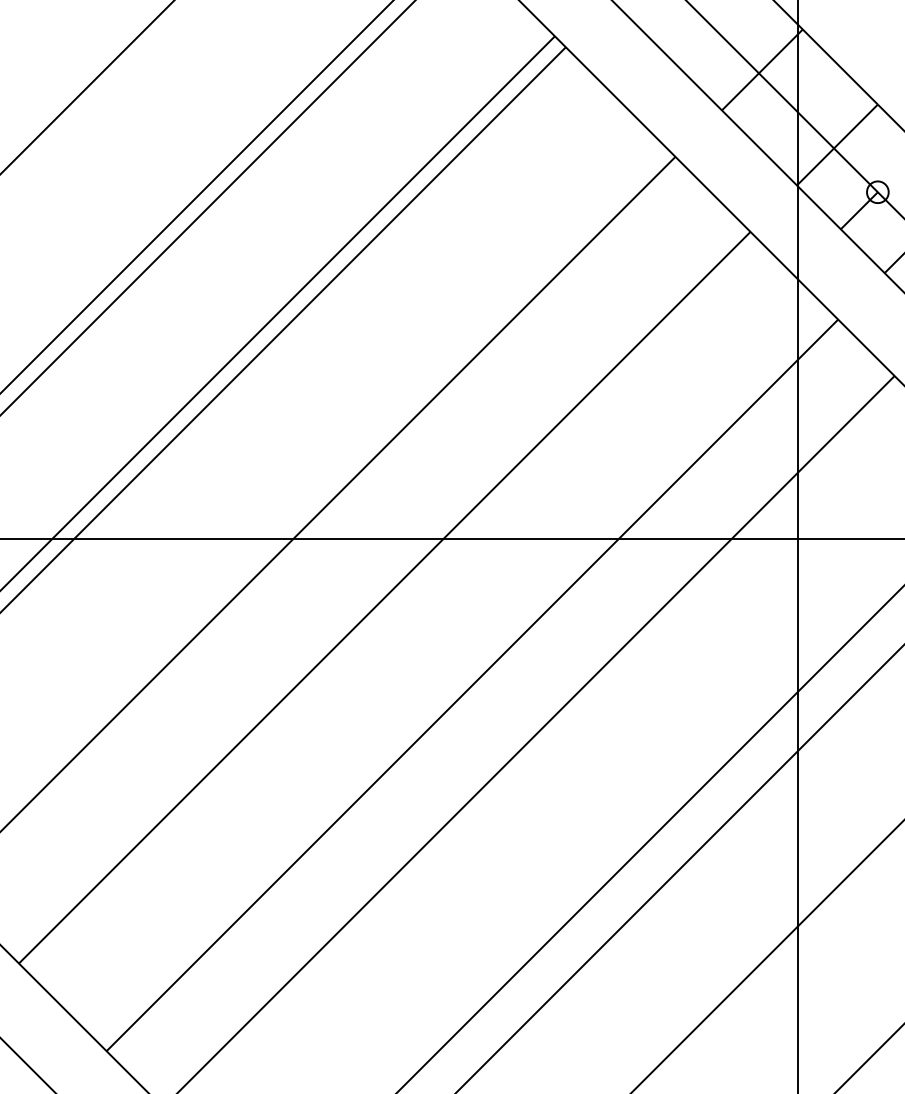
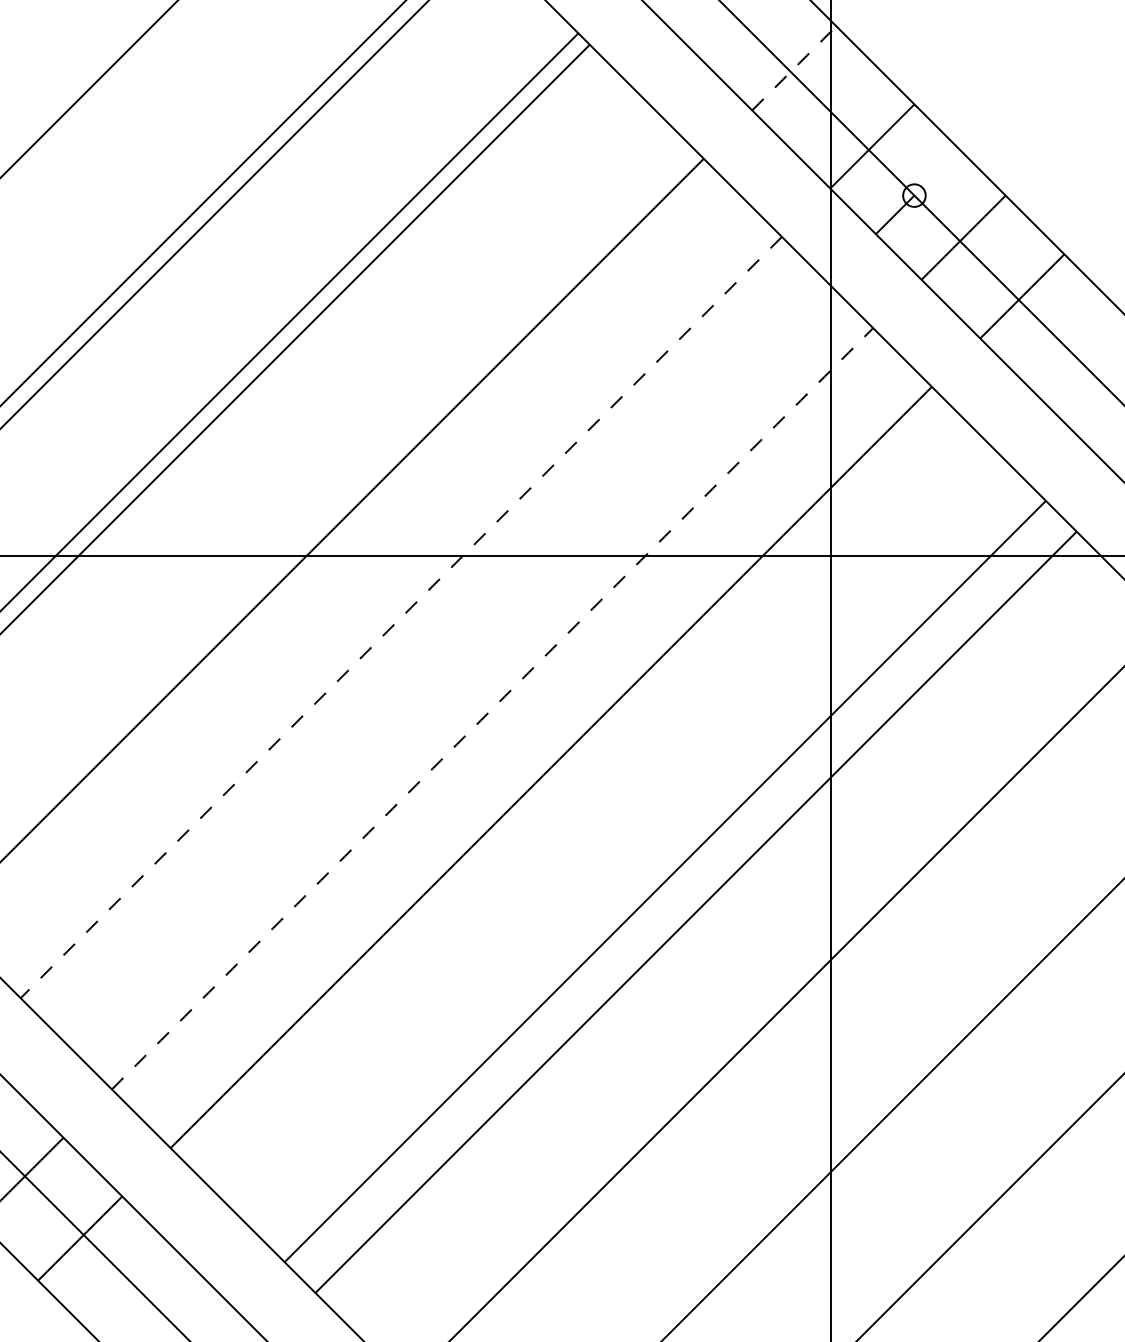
line: (762, 70) -> (794, 68), solid -> dashed
line: (383, 597) -> (400, 617), solid -> dashed
line: (472, 685) -> (492, 708), solid -> dashed

